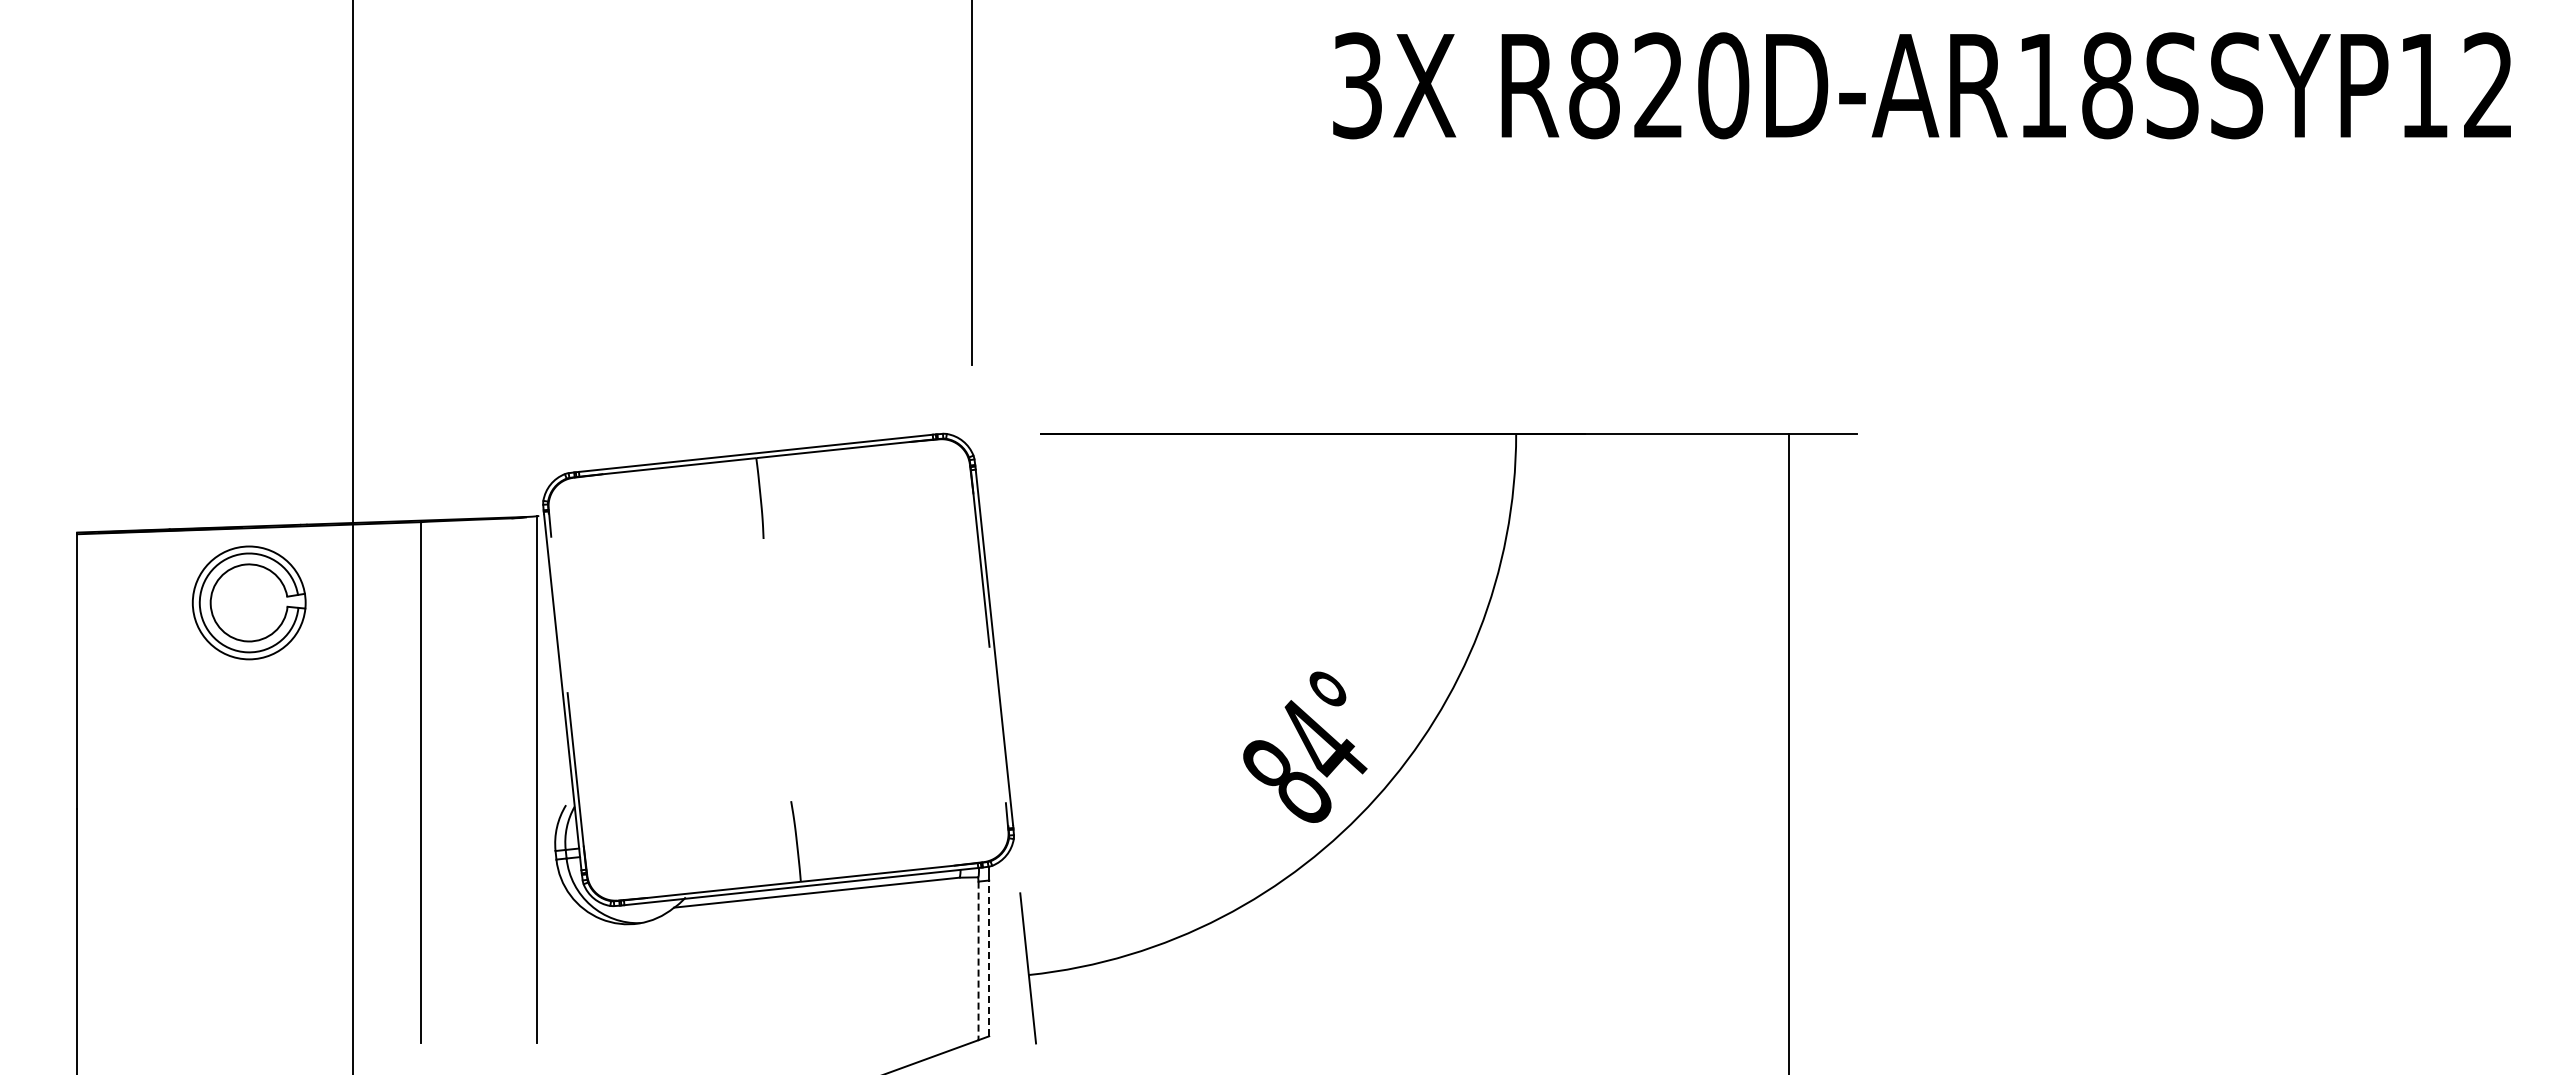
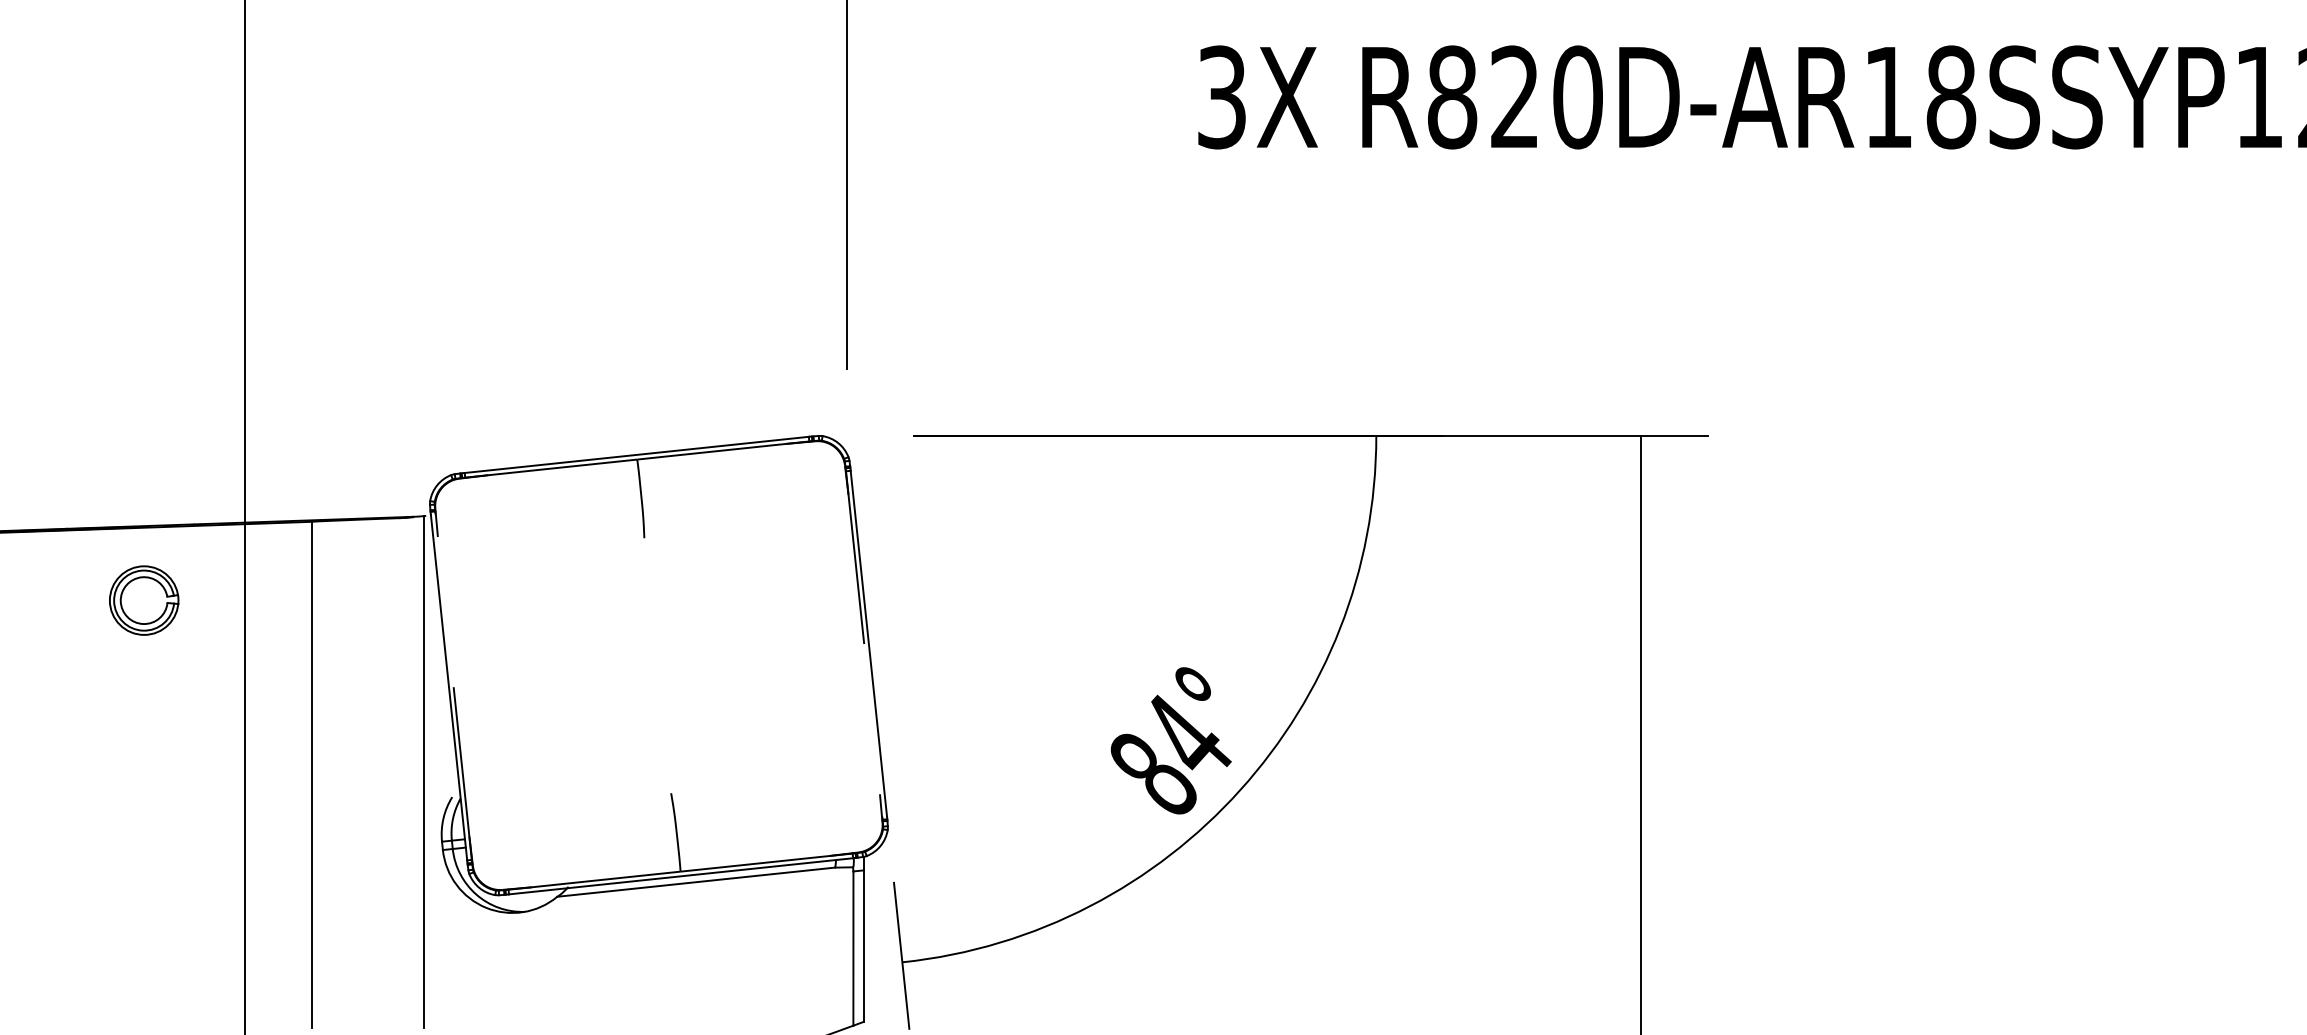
part: (249, 603) -> (144, 600), size x0.62
line: (989, 958) -> (864, 946), dashed -> solid
line: (978, 961) -> (853, 949), dashed -> solid

